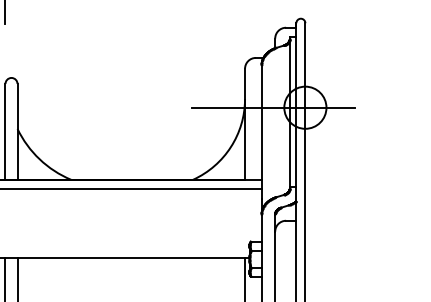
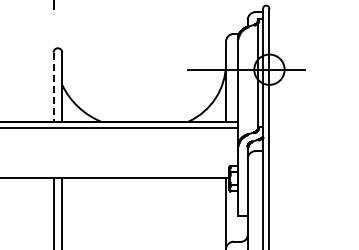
line: (5, 132) -> (53, 87), solid -> dashed

